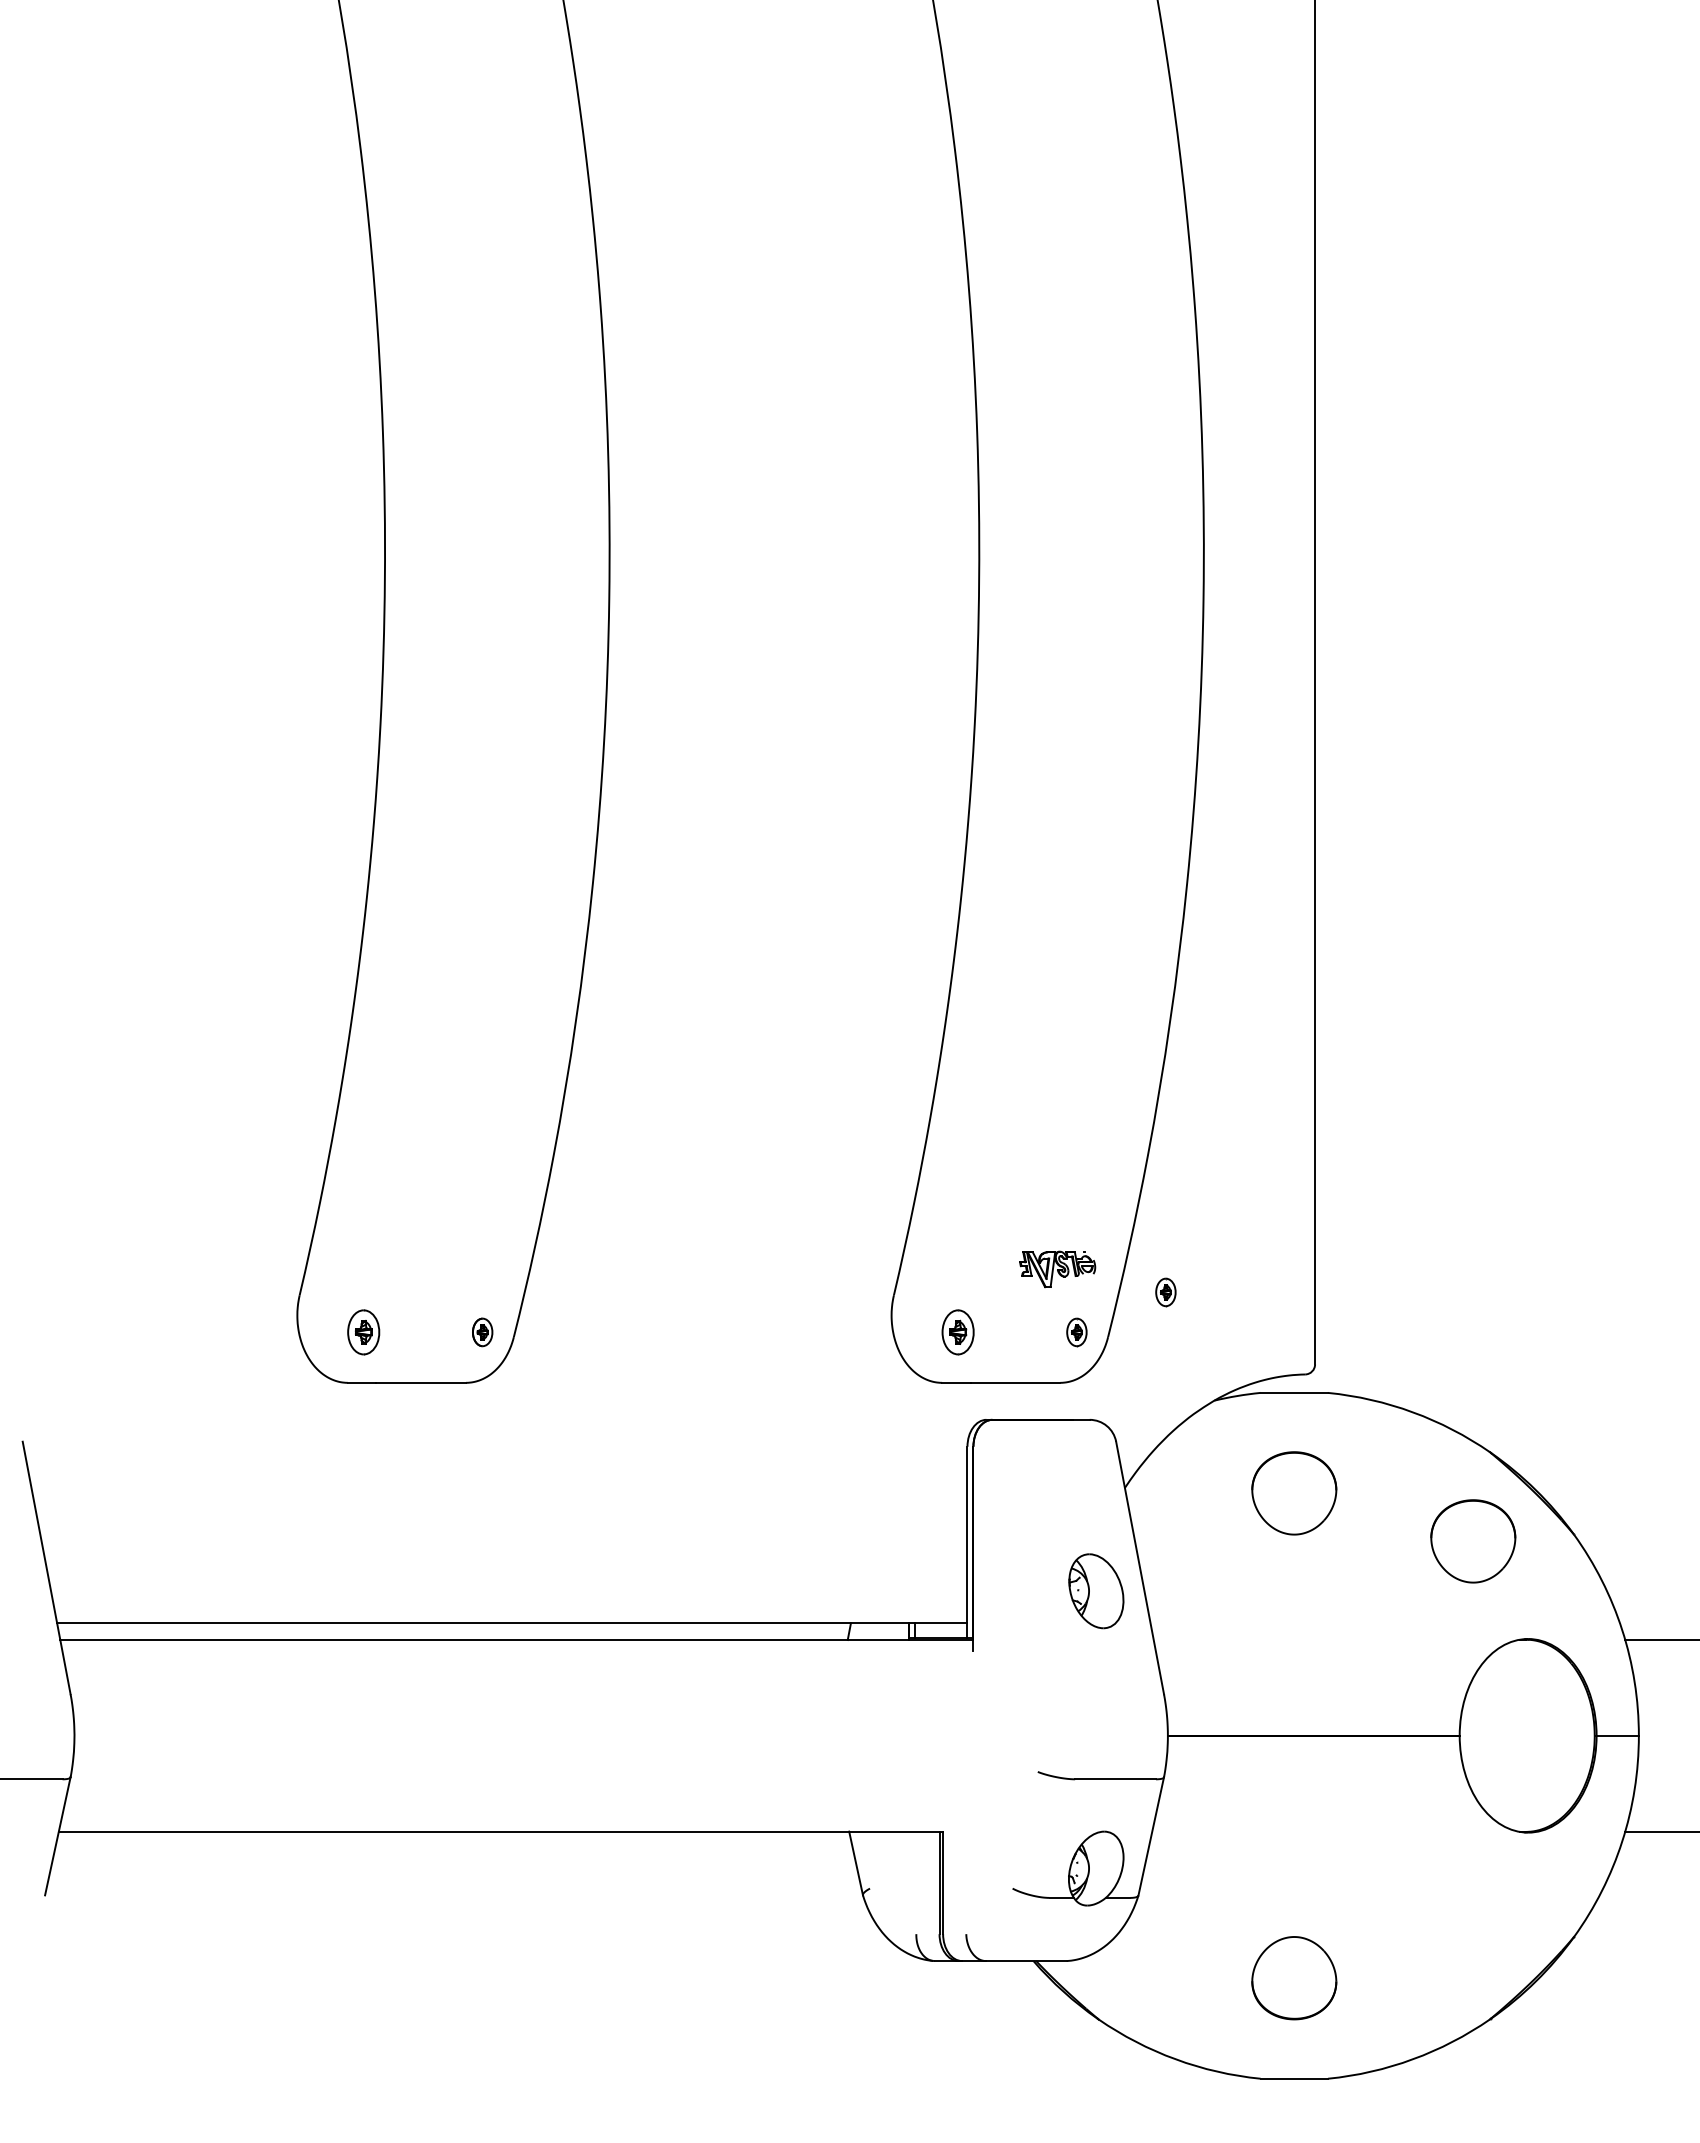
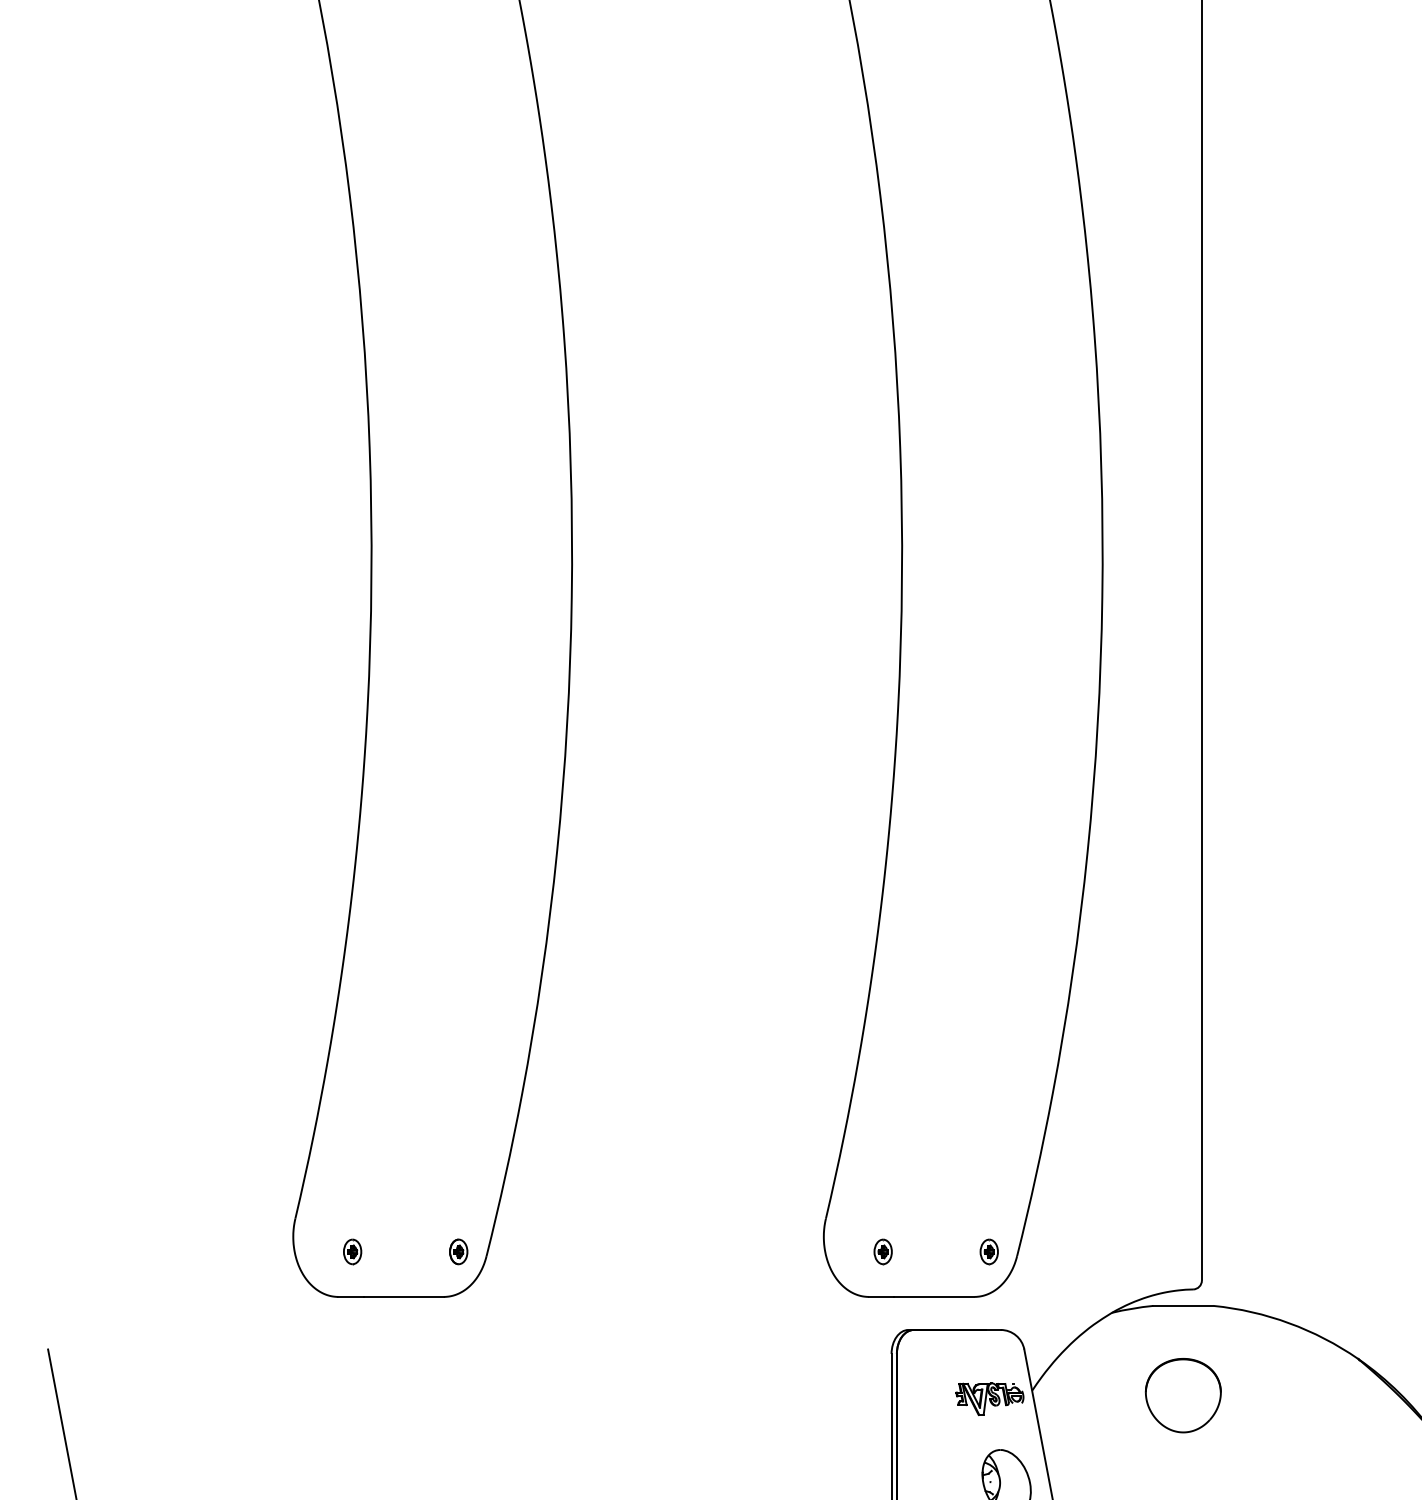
part: (1057, 1269) -> (989, 1399), moved
part: (1165, 1292) -> (1068, 1216), removed
part: (363, 1332) -> (352, 1251), size x0.62
part: (957, 1332) -> (882, 1251), size x0.62
part: (1473, 1541) -> (1343, 1438), removed

